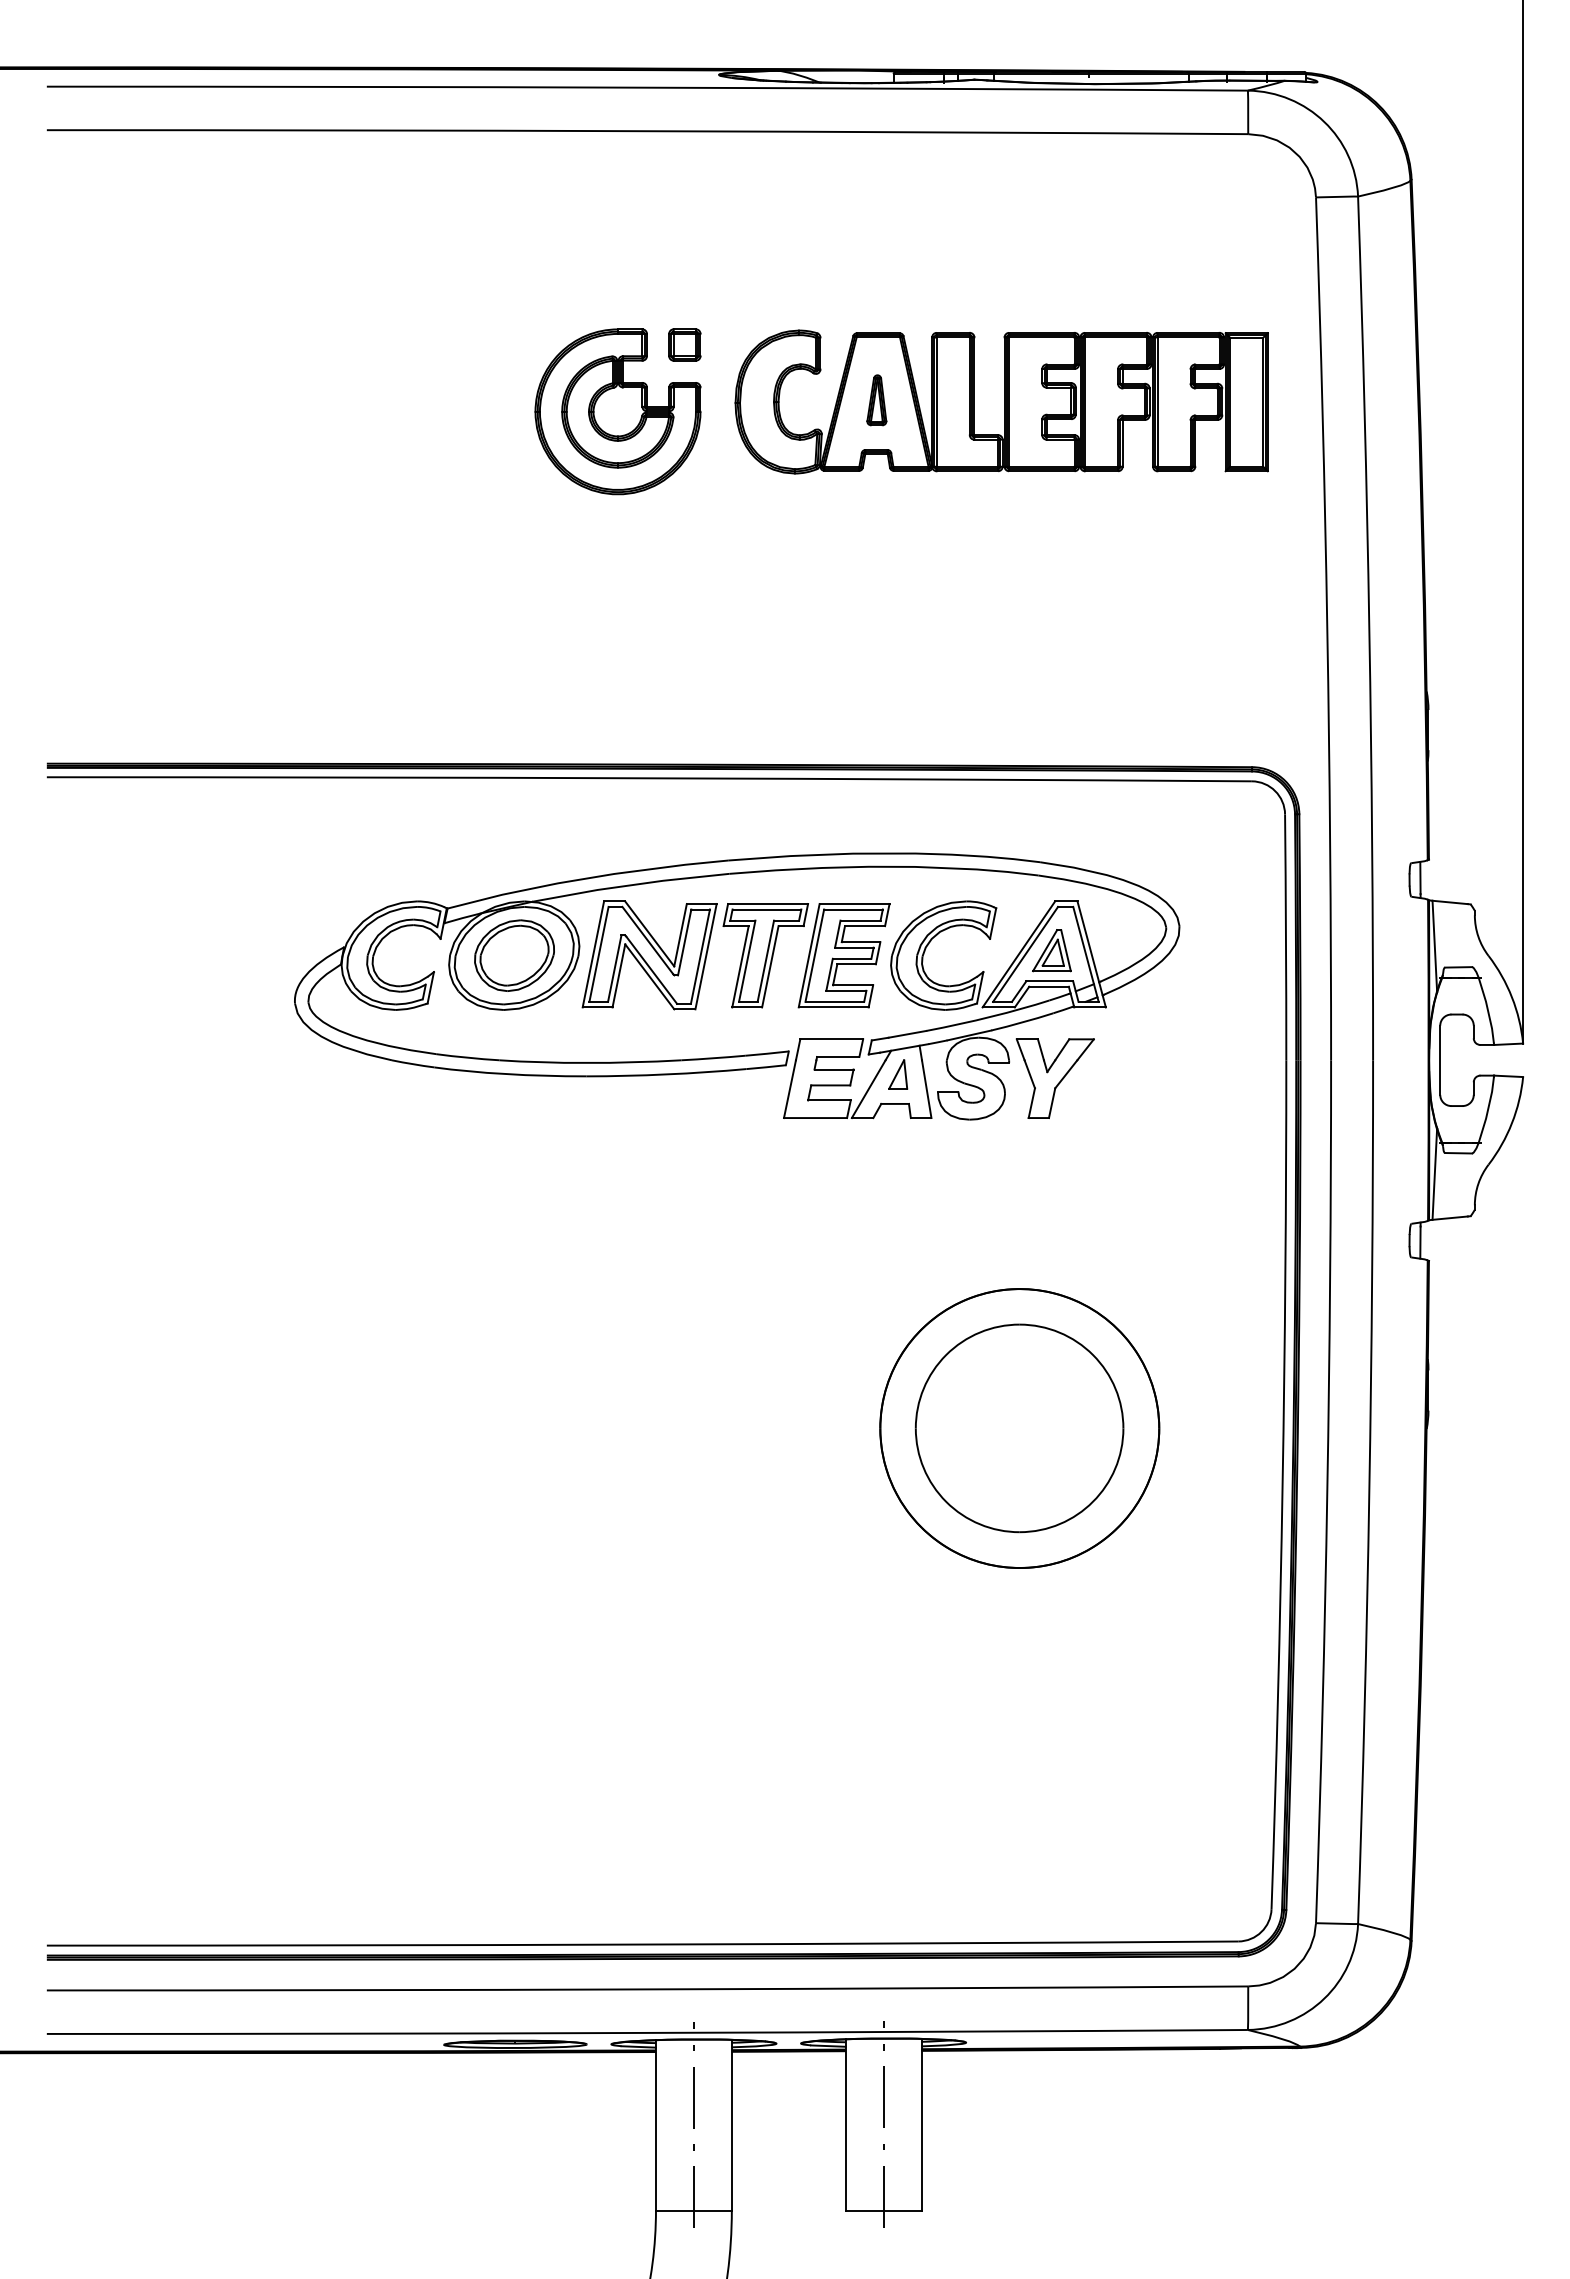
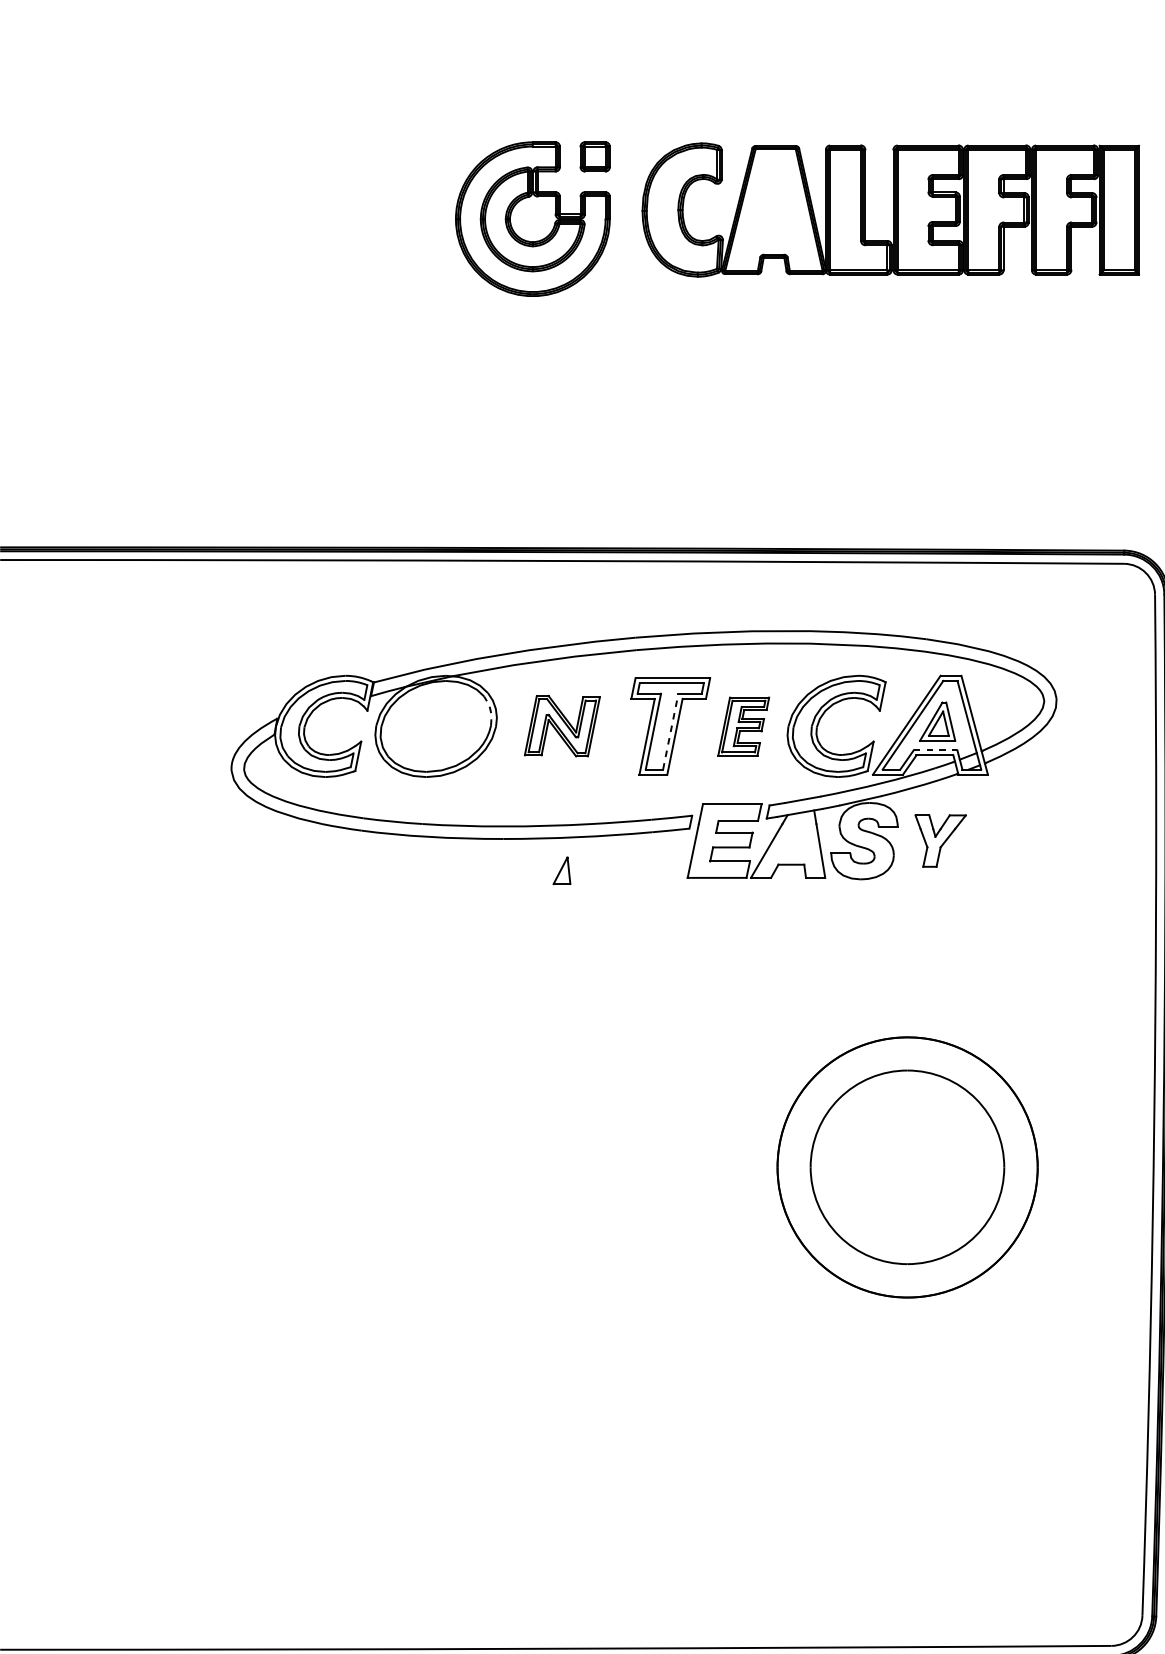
part: (876, 400) -> (773, 208), removed
line: (572, 938) -> (490, 710), solid -> dashed
part: (514, 955) -> (436, 726), removed
part: (649, 955) -> (562, 726), size x0.6
part: (843, 955) -> (743, 726), size x0.6
line: (765, 960) -> (670, 730), solid -> dashed
line: (1050, 981) -> (936, 750), solid -> dashed
part: (898, 1074) -> (562, 870), moved
part: (1054, 1078) -> (940, 840), size x0.7

